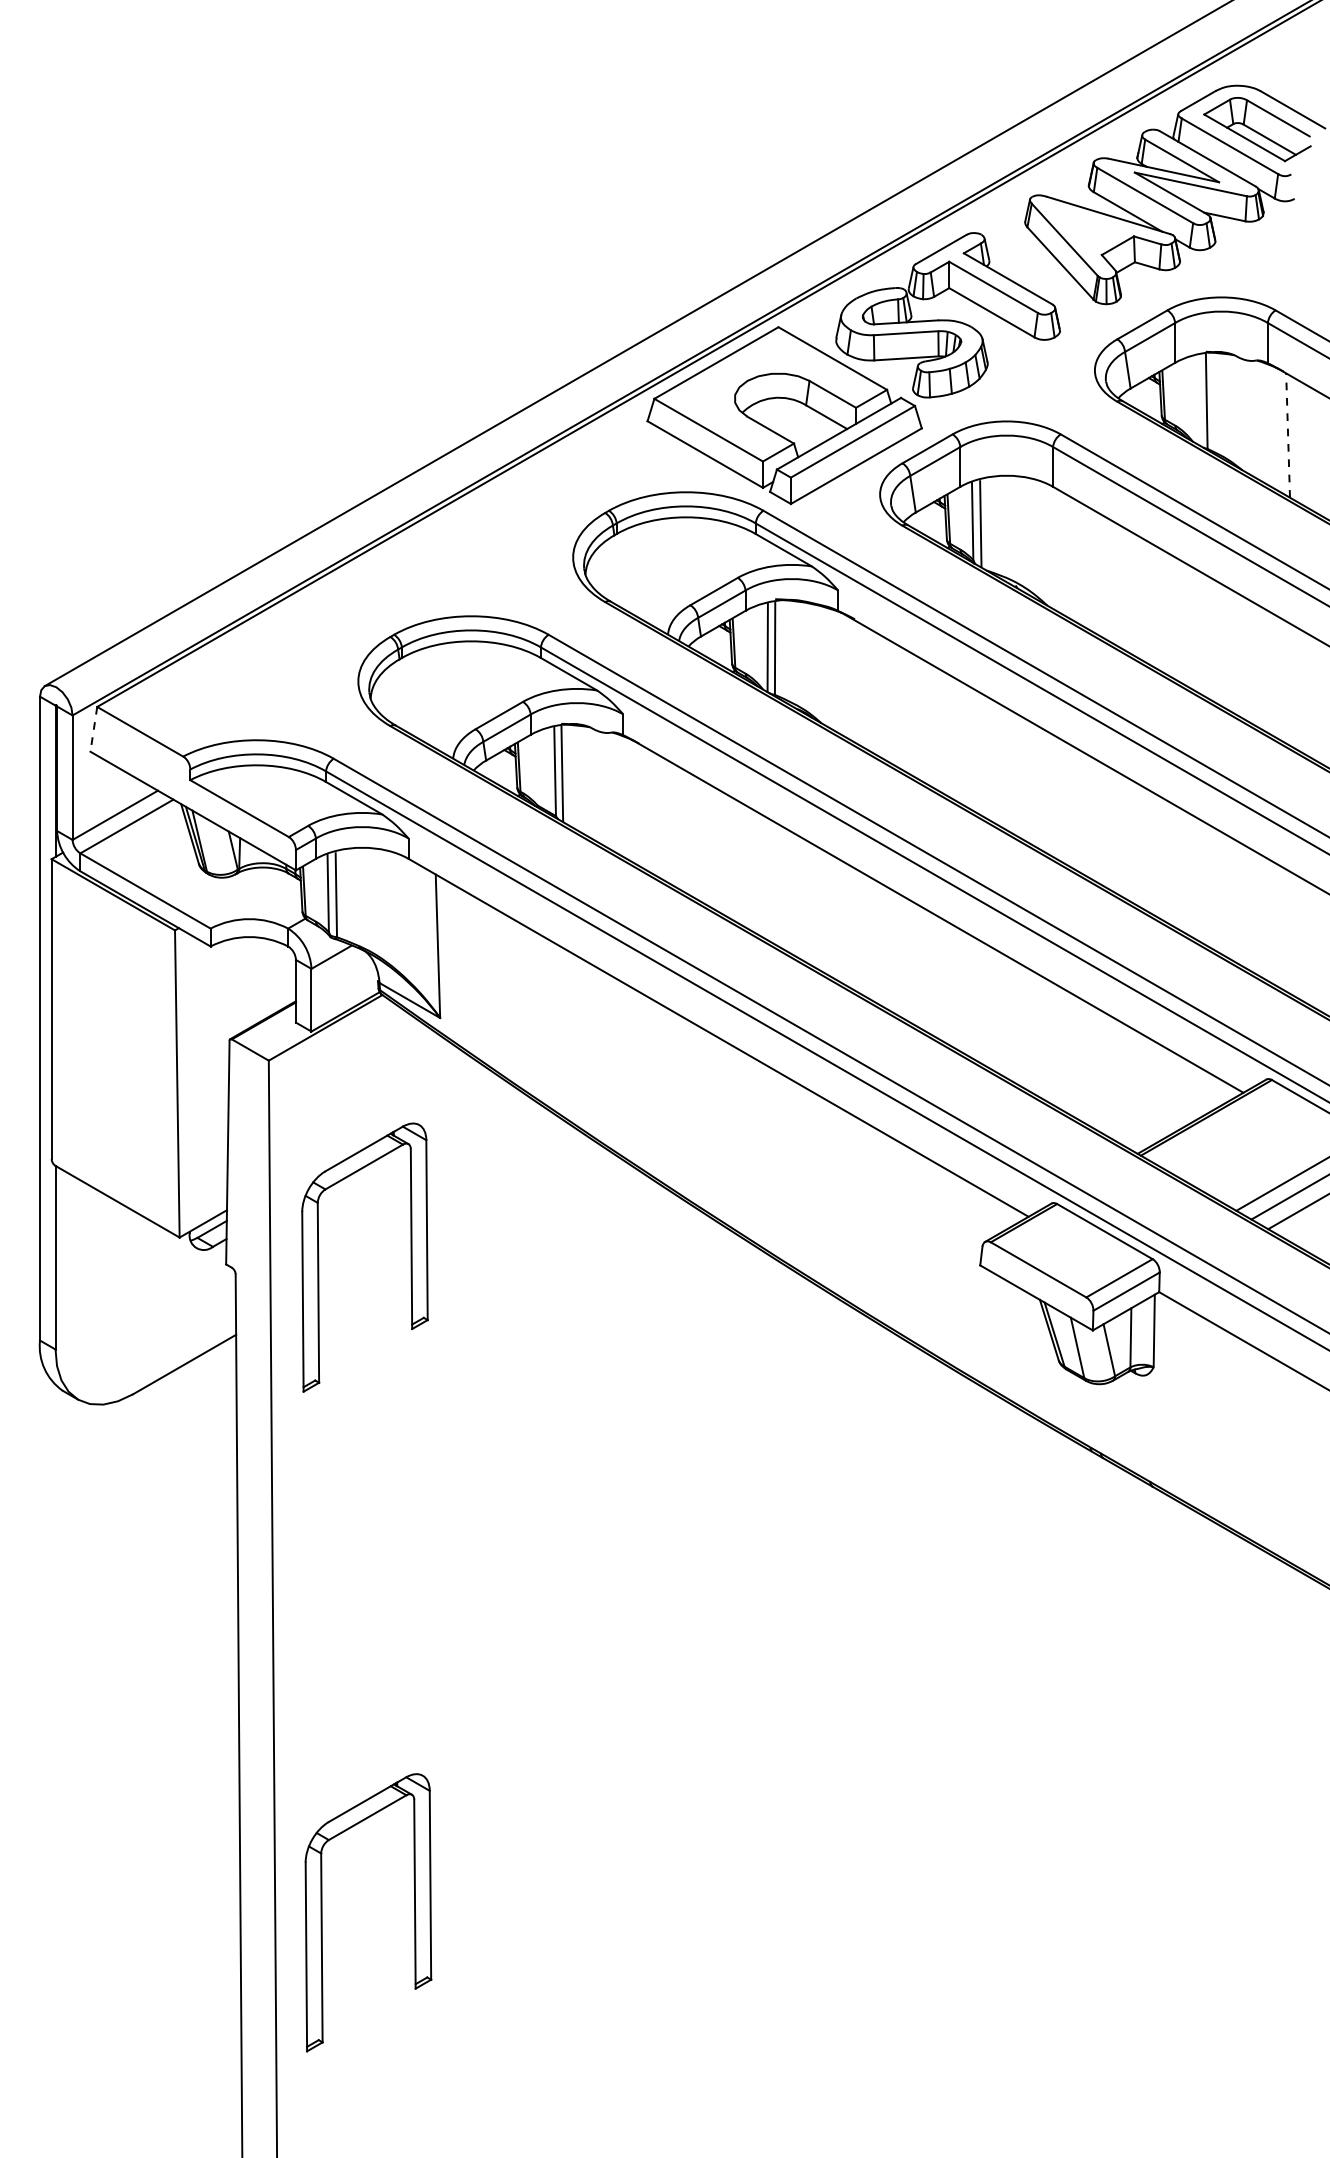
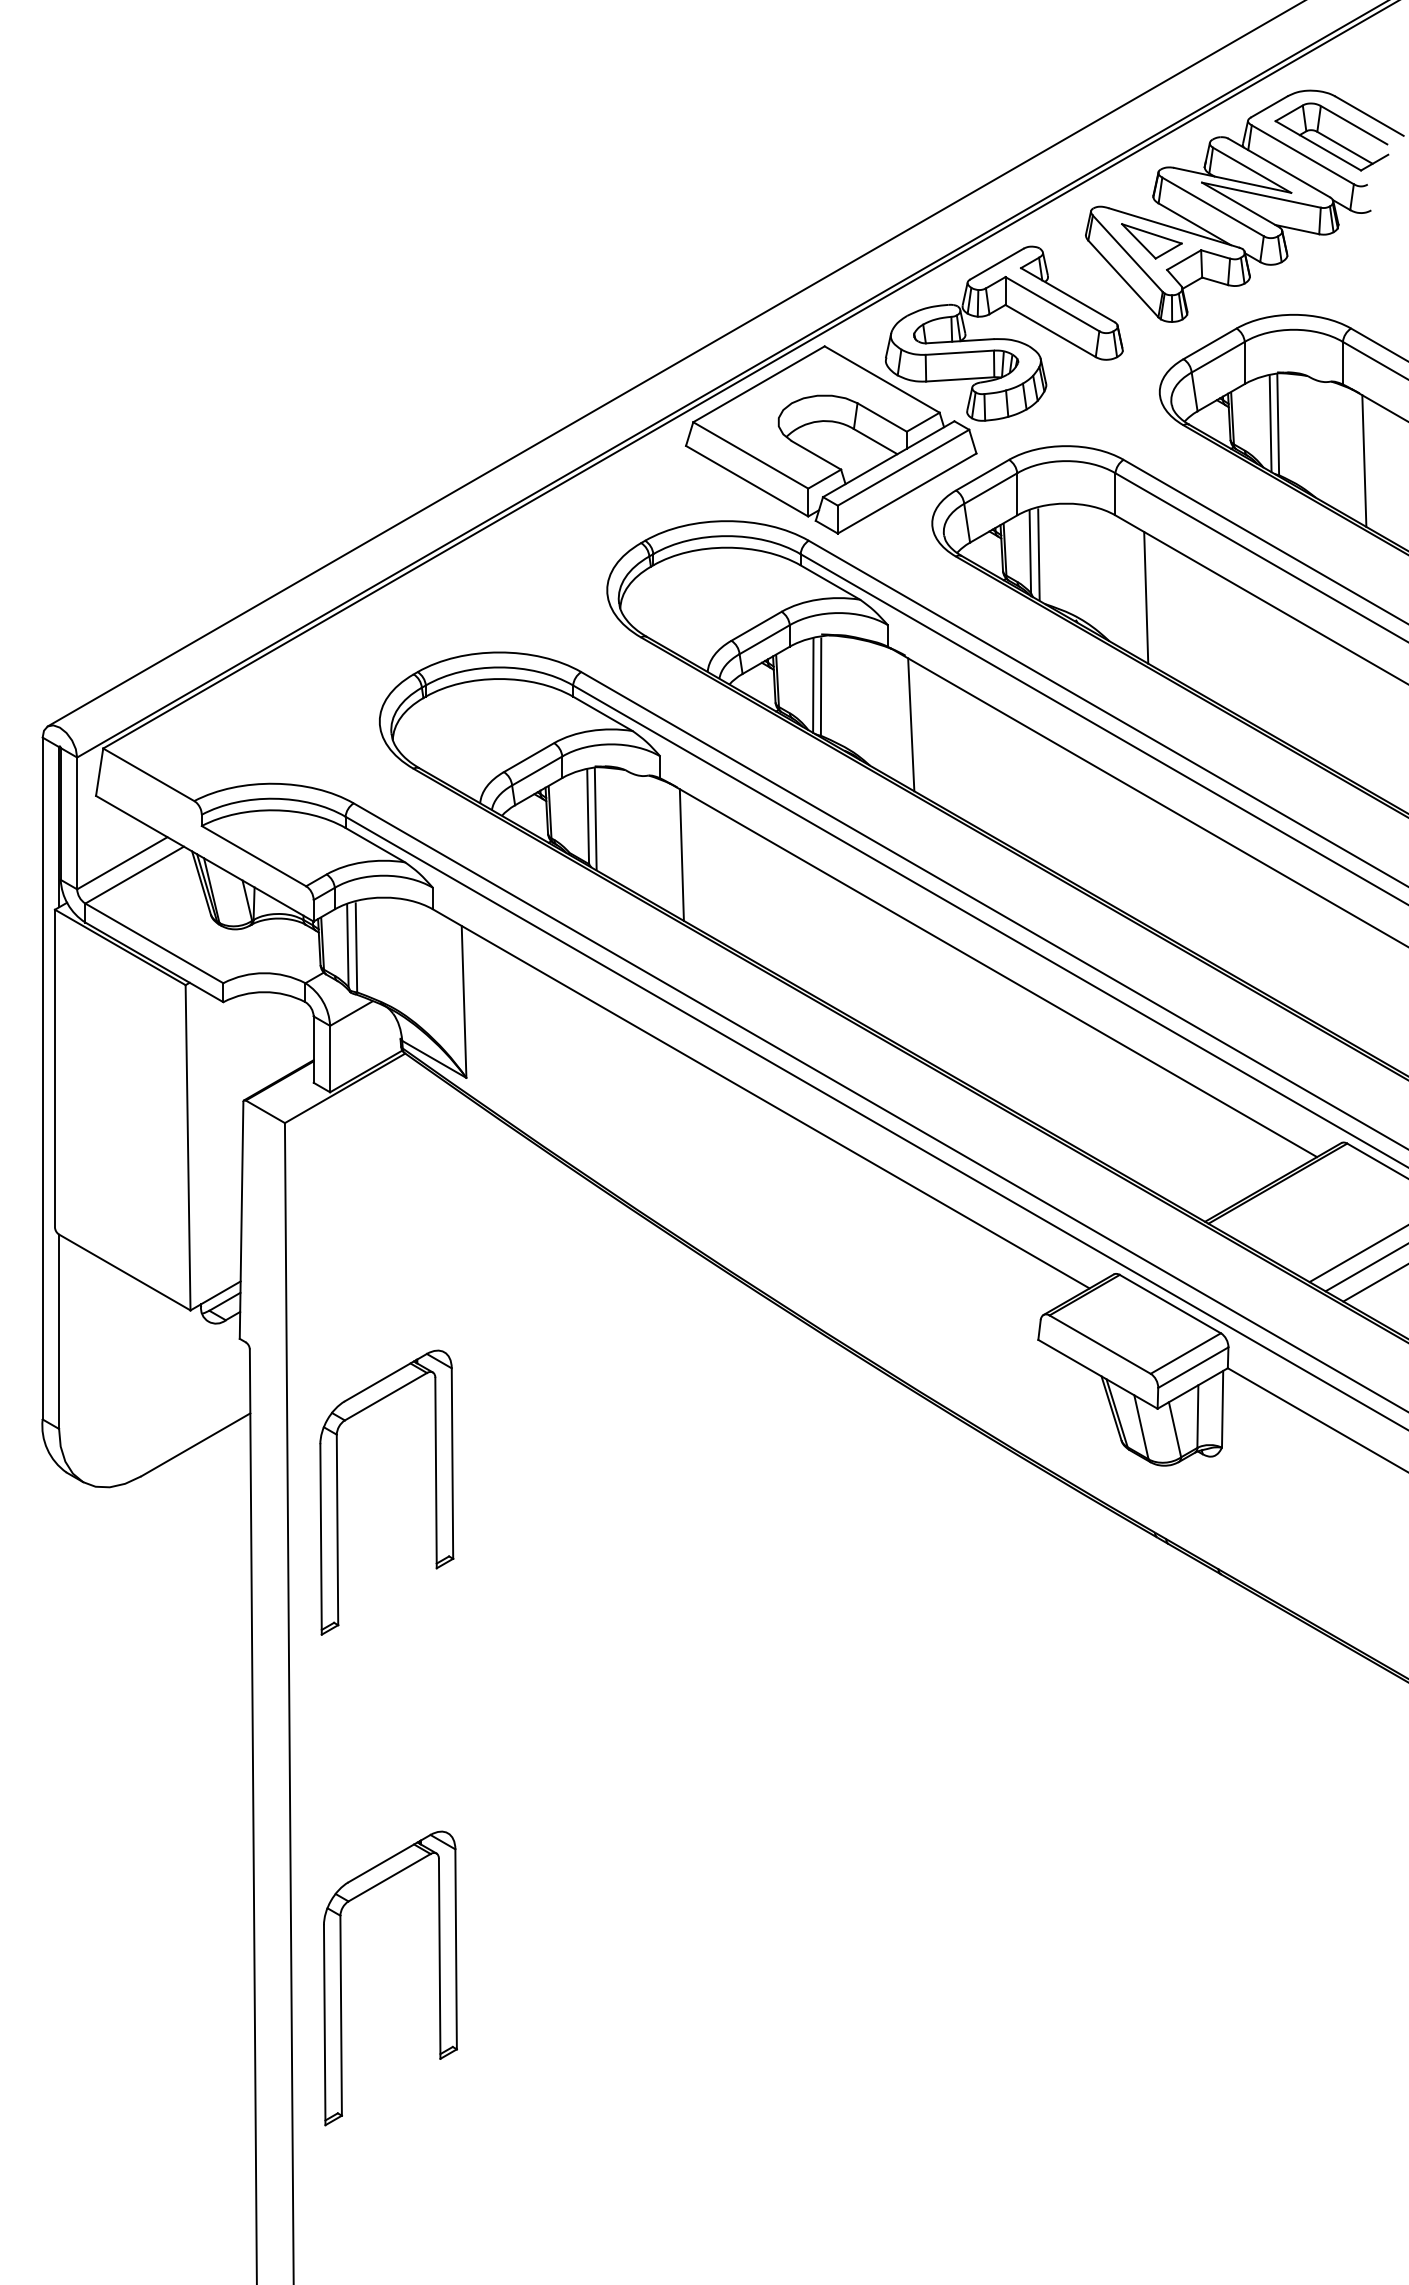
part: (1087, 228) -> (1151, 241), added
line: (1199, 400) -> (1270, 424), added
line: (1288, 435) -> (1364, 461), dashed -> solid
line: (1082, 564) -> (1146, 597), added
line: (860, 684) -> (911, 724), added
line: (93, 729) -> (99, 772), dashed -> solid
line: (643, 807) -> (681, 854), added
part: (319, 1257) -> (338, 1492), moved
part: (413, 1909) -> (438, 1975), moved

